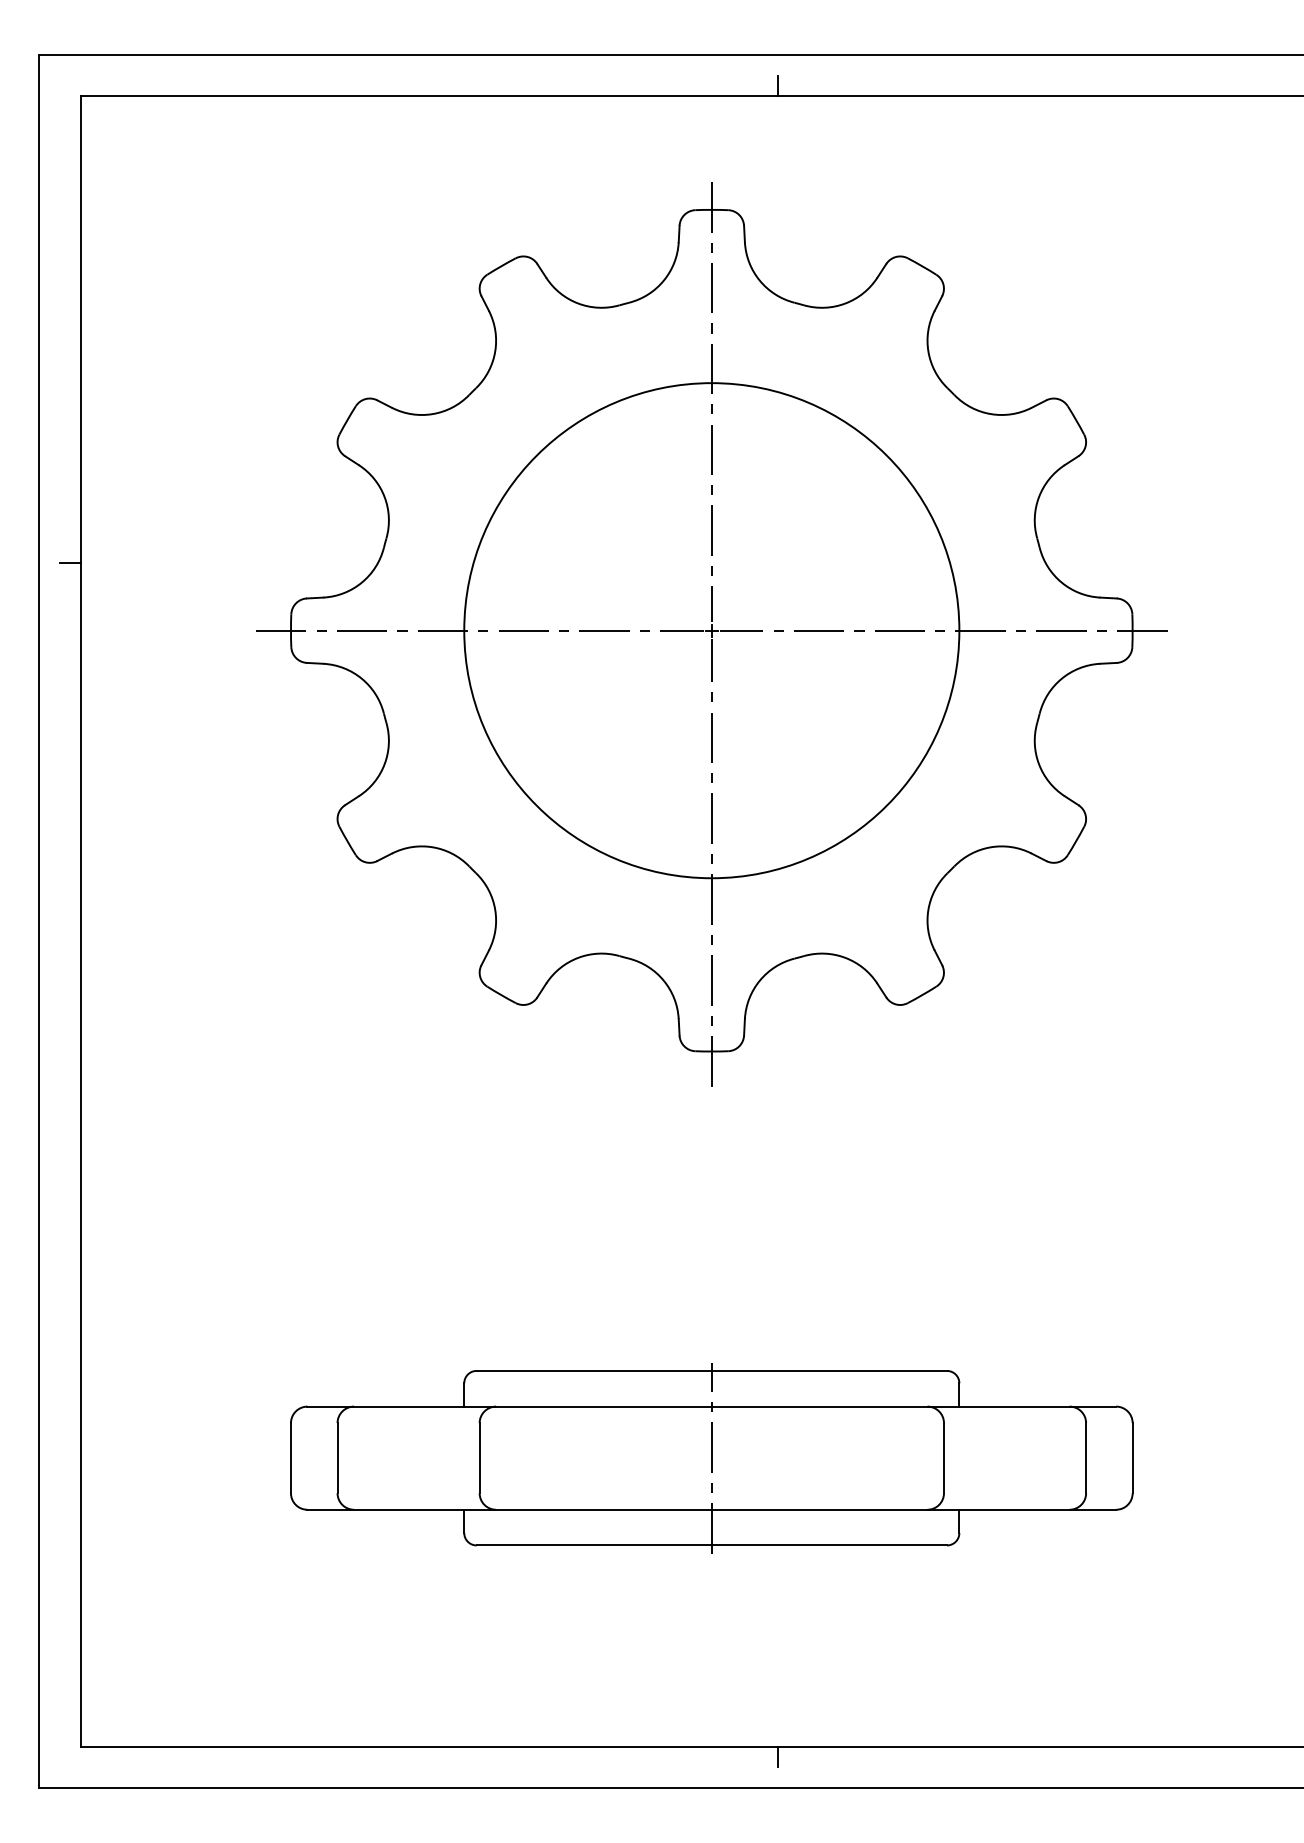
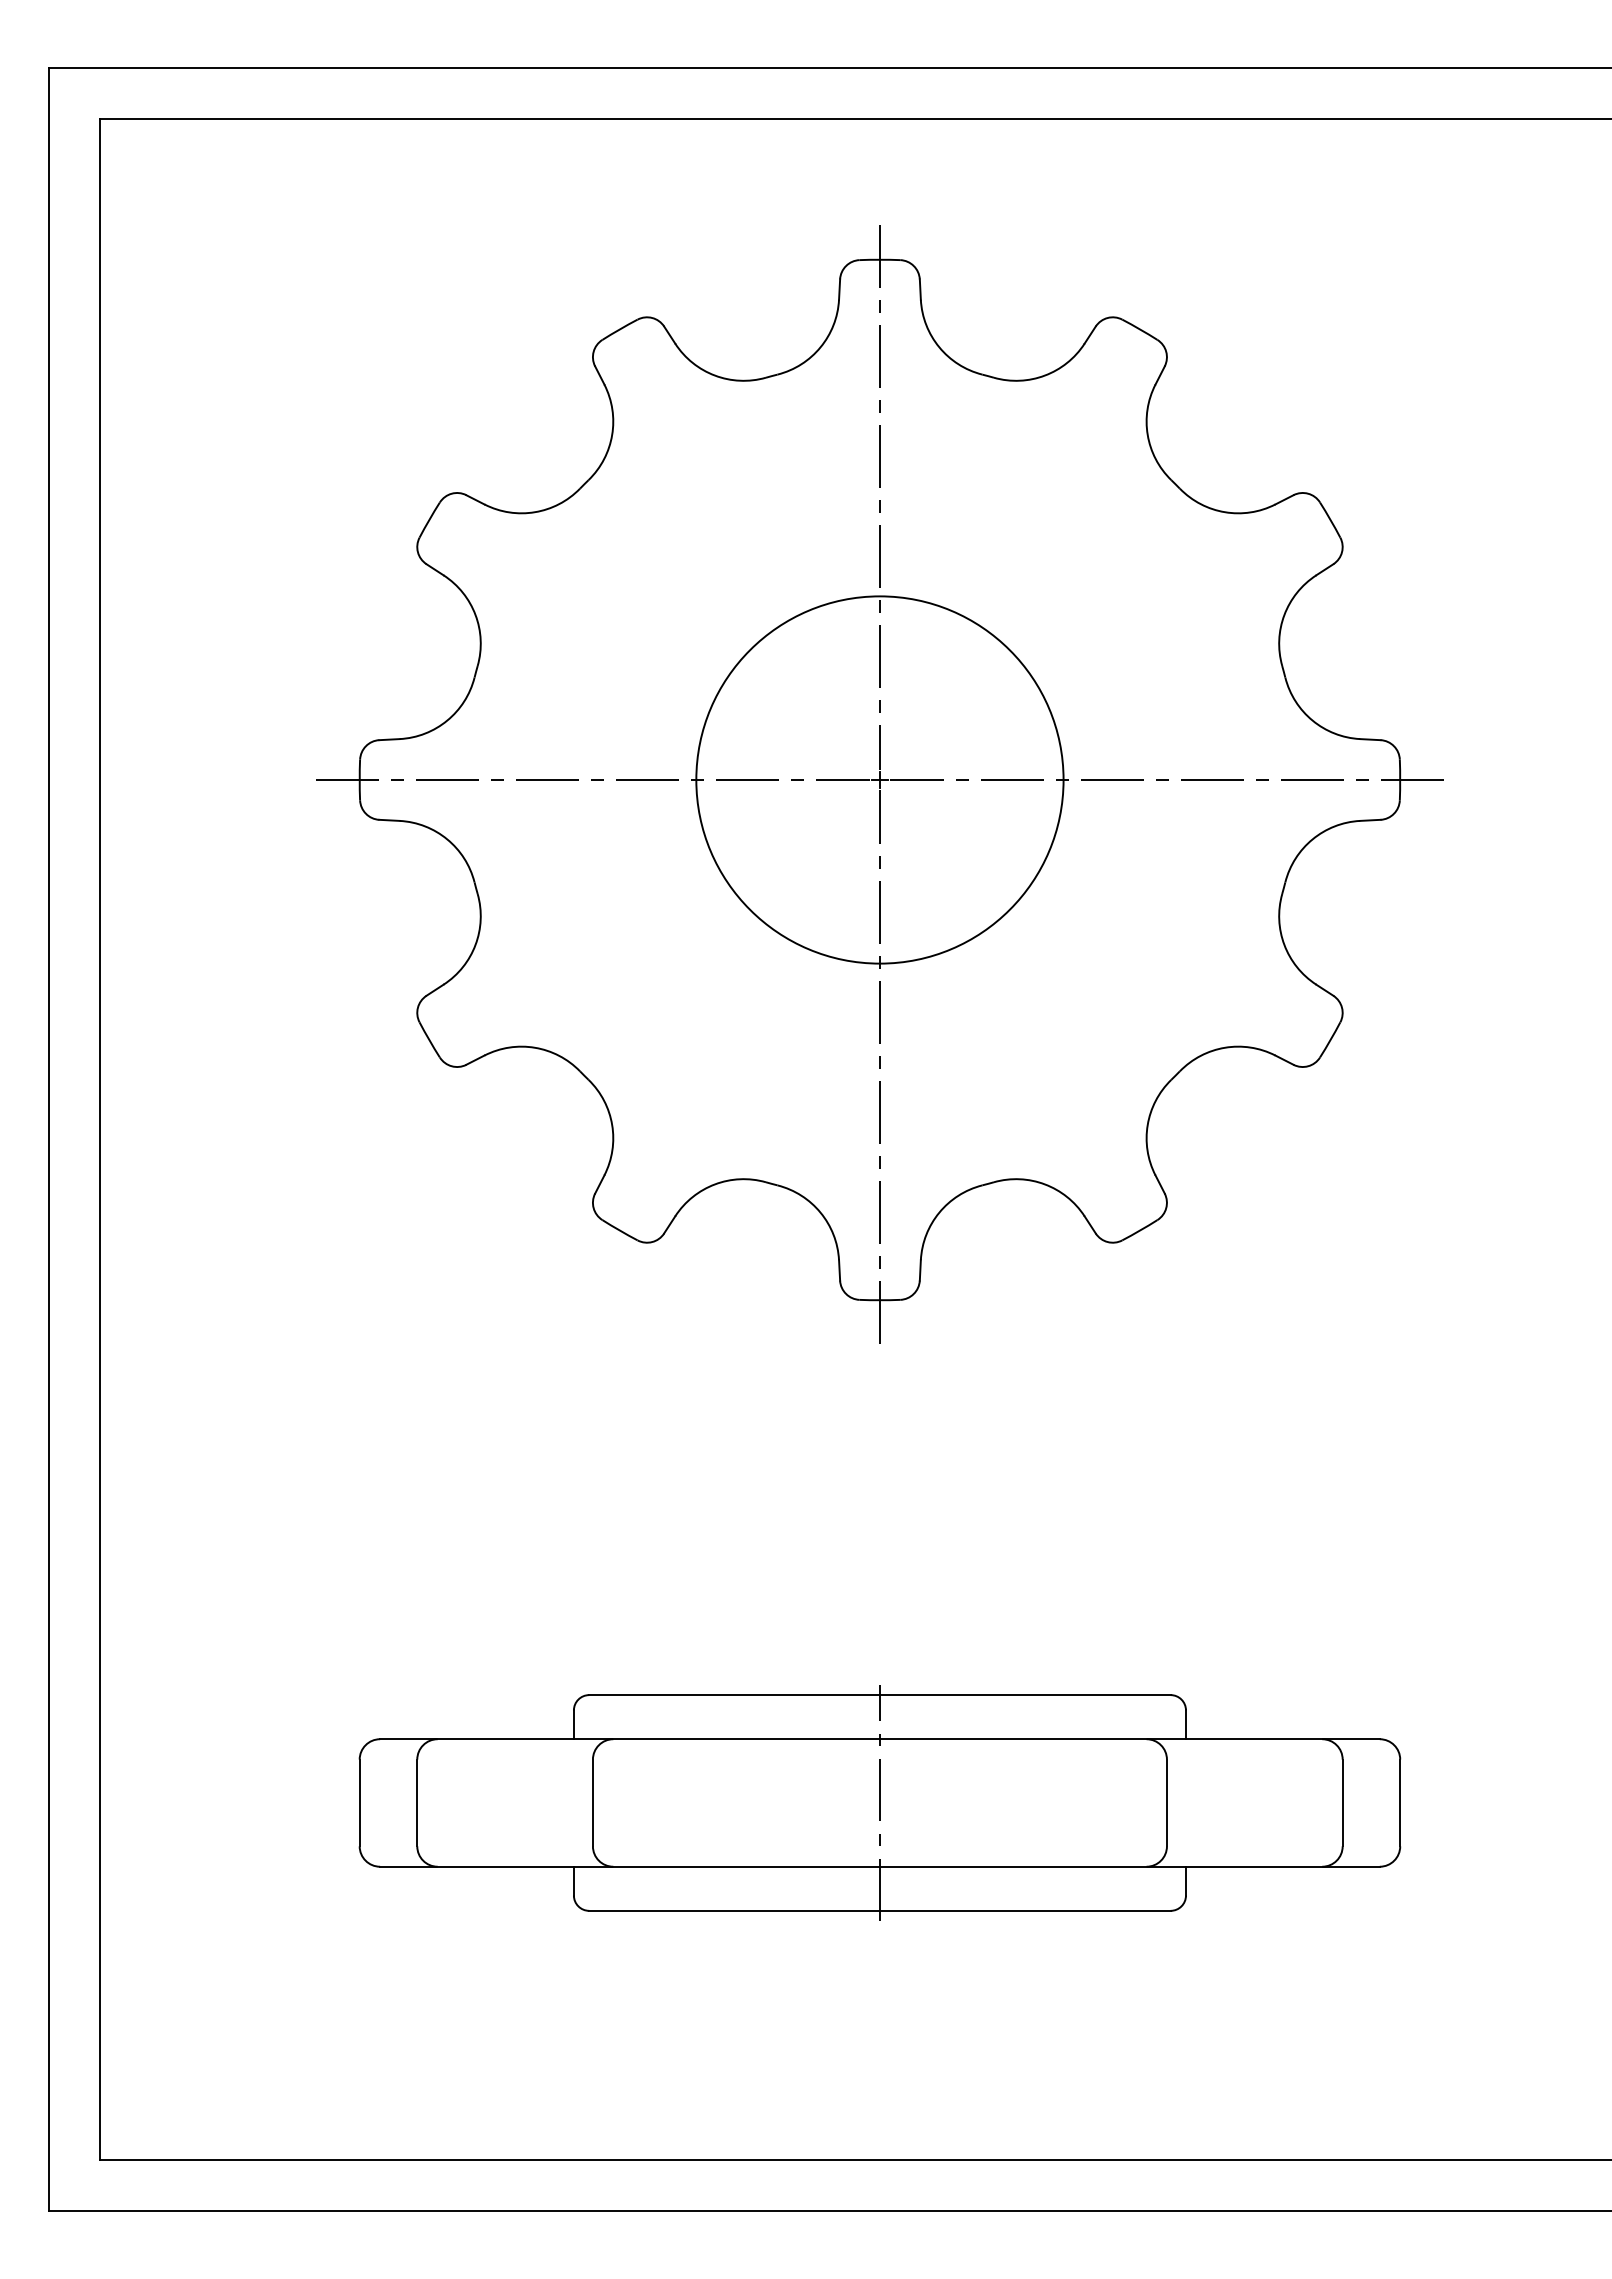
line: (777, 85) -> (961, 106), removed
line: (69, 562) -> (86, 695), removed
circle: (711, 630) -> (879, 779), size x0.6
line: (777, 1757) -> (961, 2172), removed

